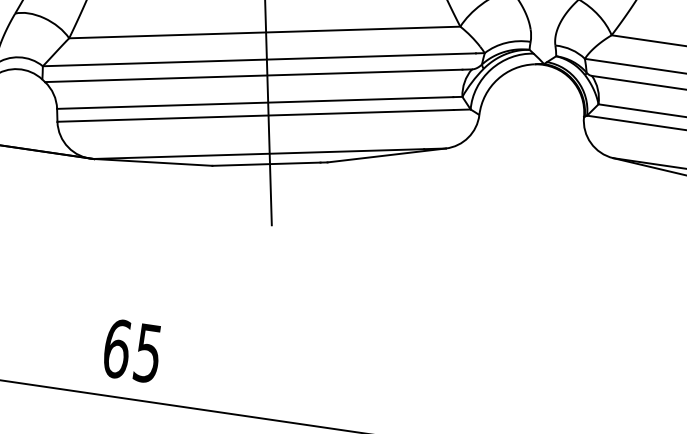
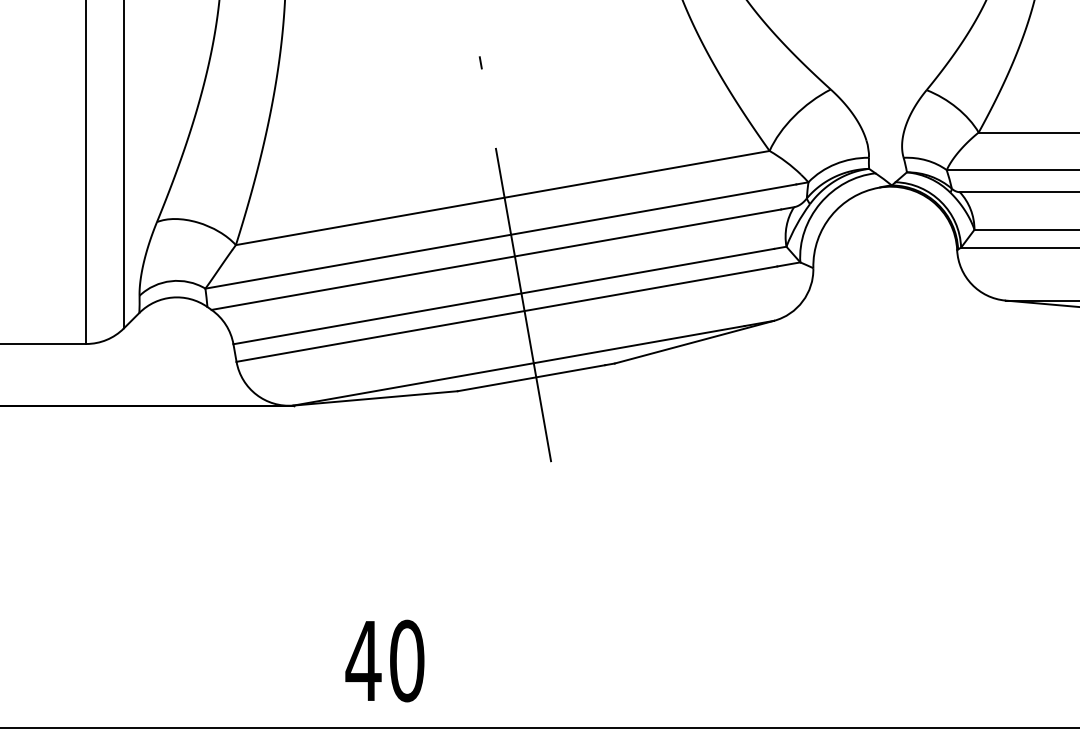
text: (132, 350) -> (384, 660), 65 -> 40

